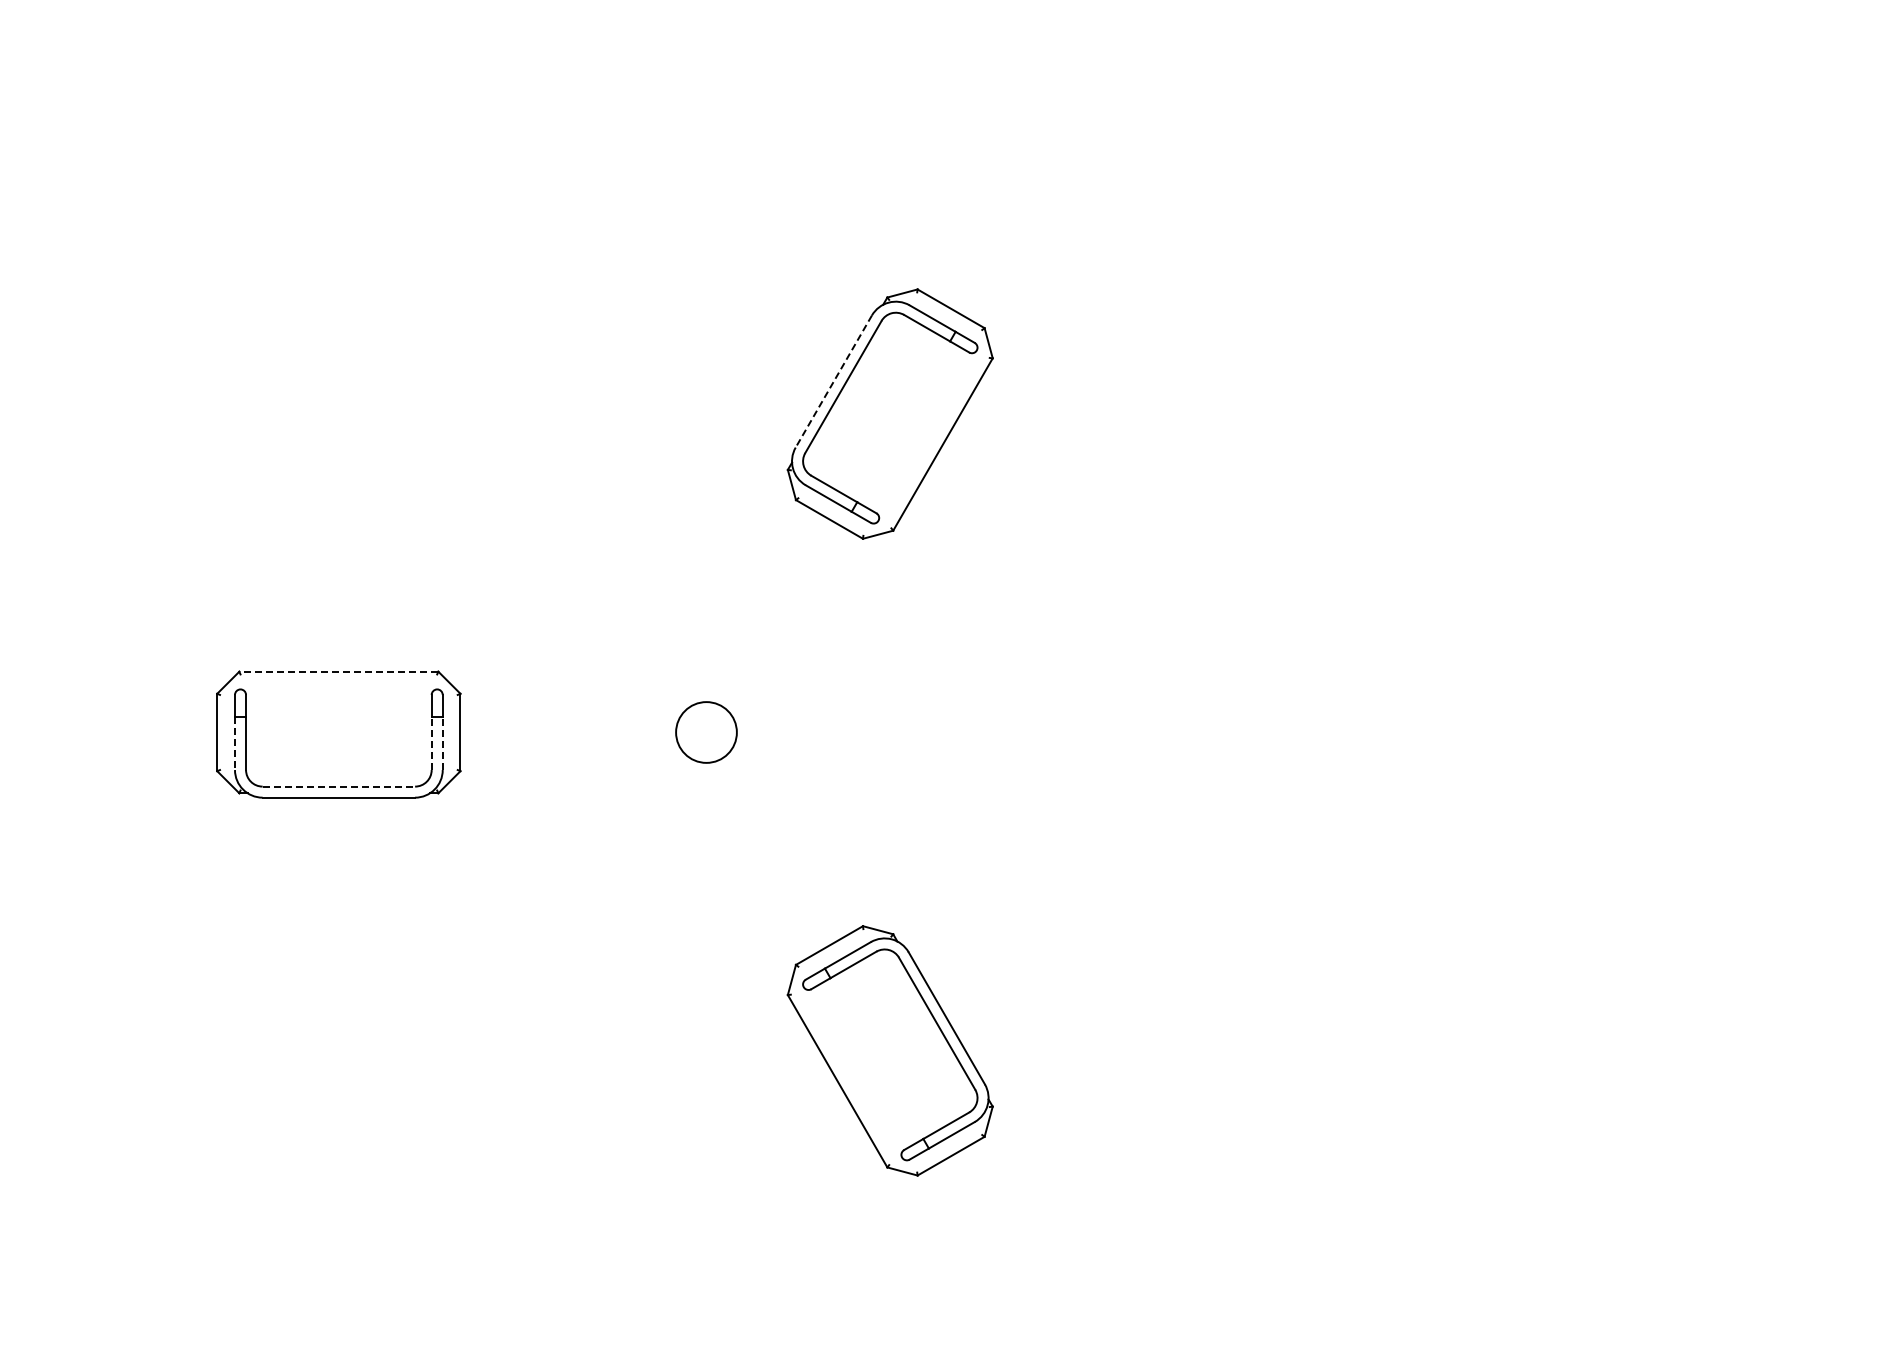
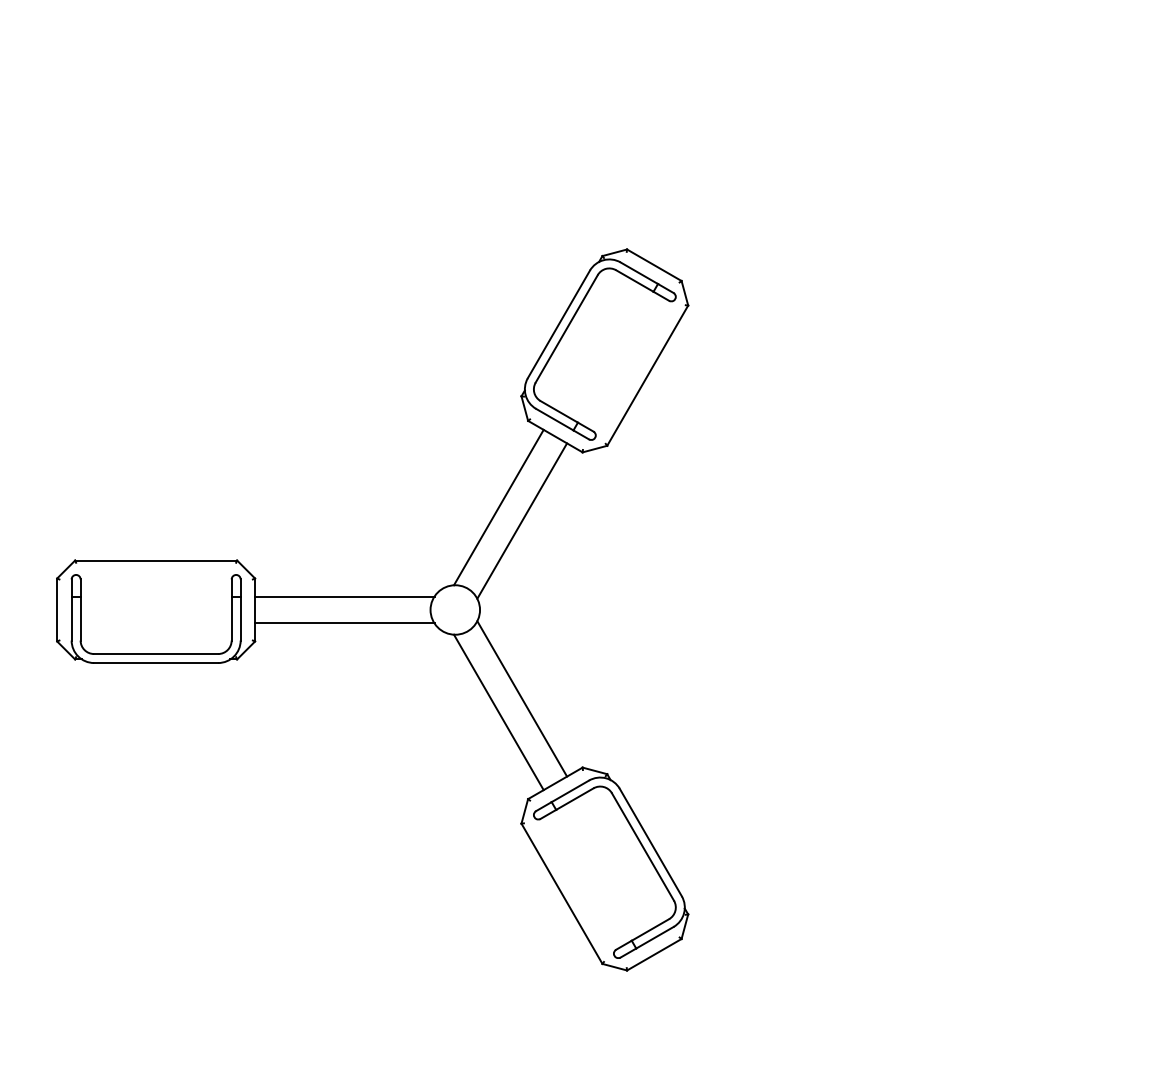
line: (833, 381) -> (558, 324), dashed -> solid
line: (759, 606) -> (498, 507), added
line: (788, 622) -> (522, 520), added
line: (338, 671) -> (155, 560), dashed -> solid
line: (570, 715) -> (344, 596), added
line: (431, 743) -> (231, 618), dashed -> solid
line: (442, 743) -> (240, 618), dashed -> solid
line: (235, 744) -> (72, 619), dashed -> solid
line: (570, 749) -> (344, 623), added
line: (339, 786) -> (156, 653), dashed -> solid
line: (788, 841) -> (522, 698), added
line: (759, 857) -> (498, 711), added

